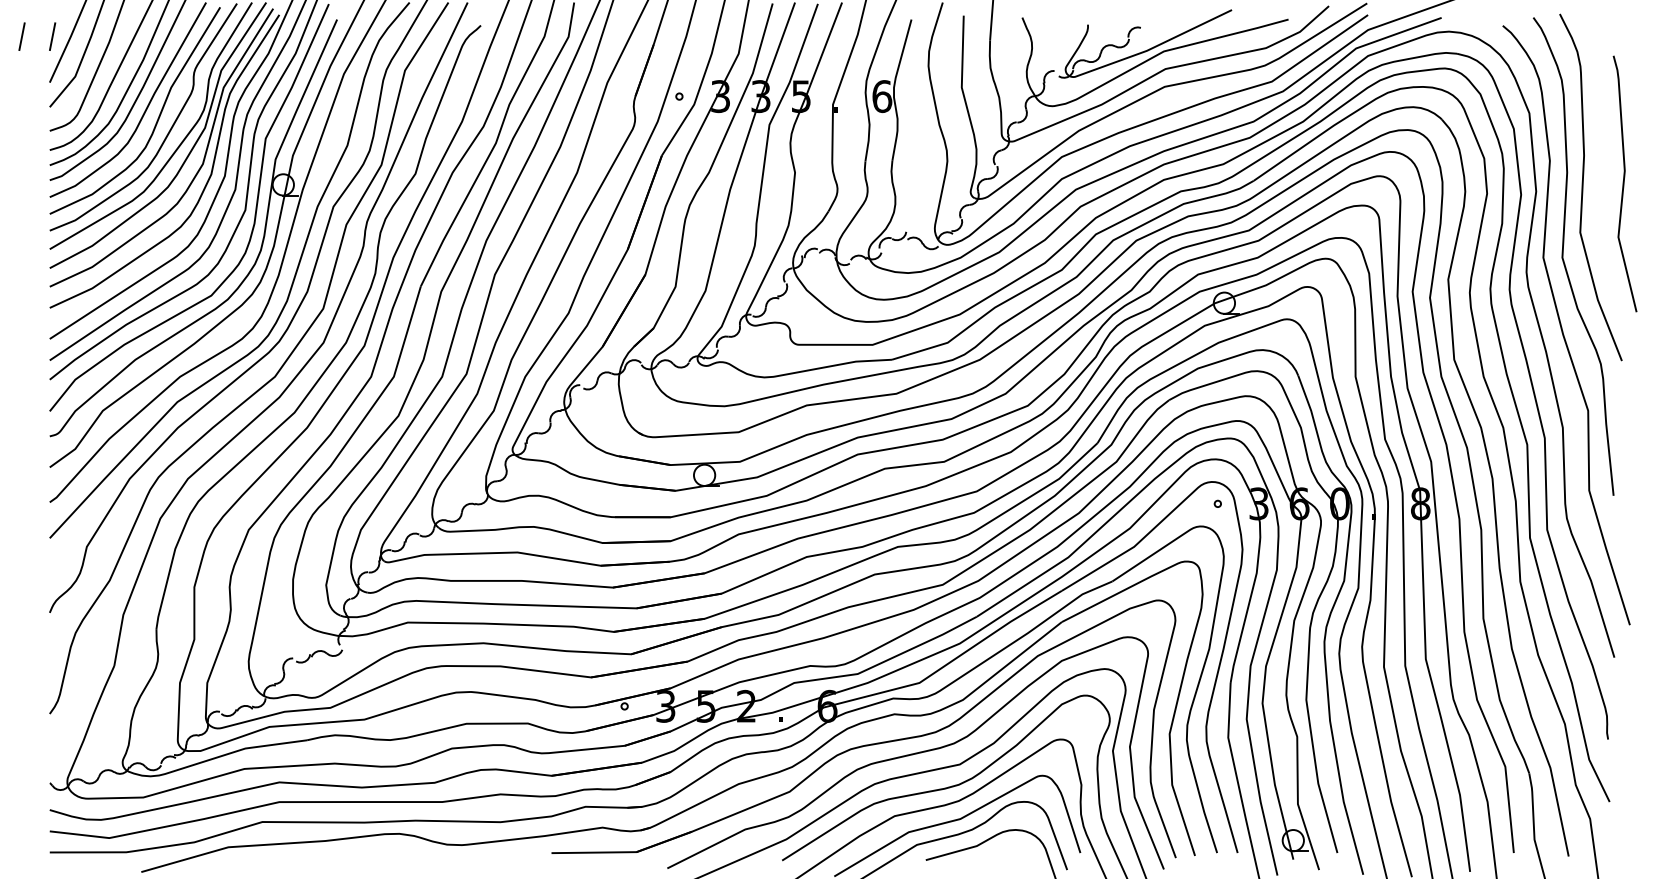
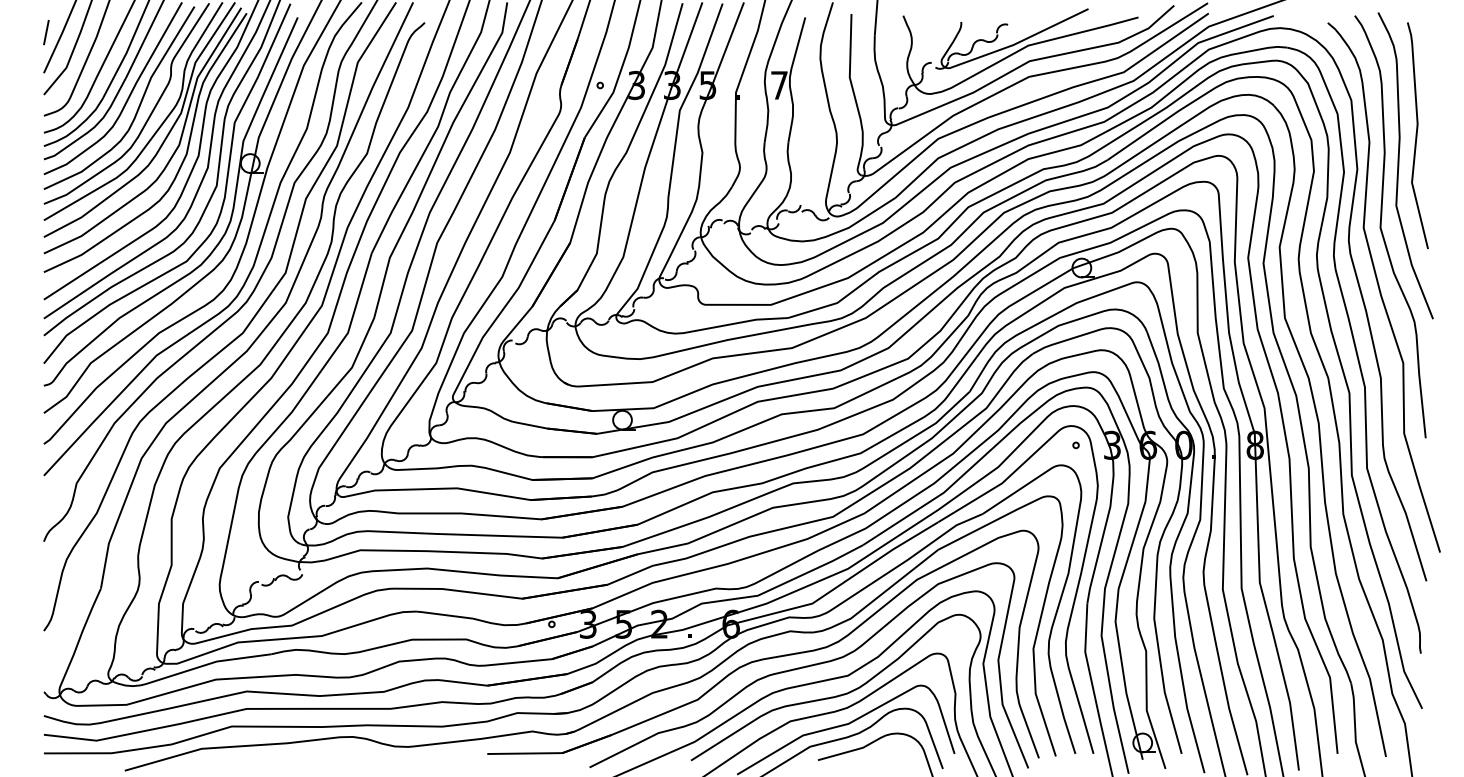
line: (22, 36) -> (19, 32), removed
text: (882, 95) -> (779, 84), 6 -> 7
curve: (1624, 183) -> (1417, 135), moved

